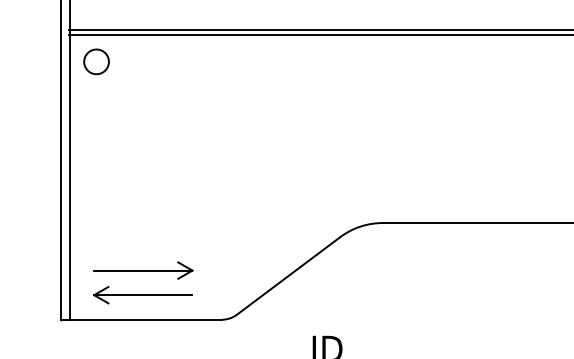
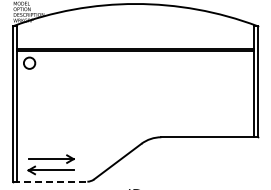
line: (142, 319) -> (50, 181), solid -> dashed

